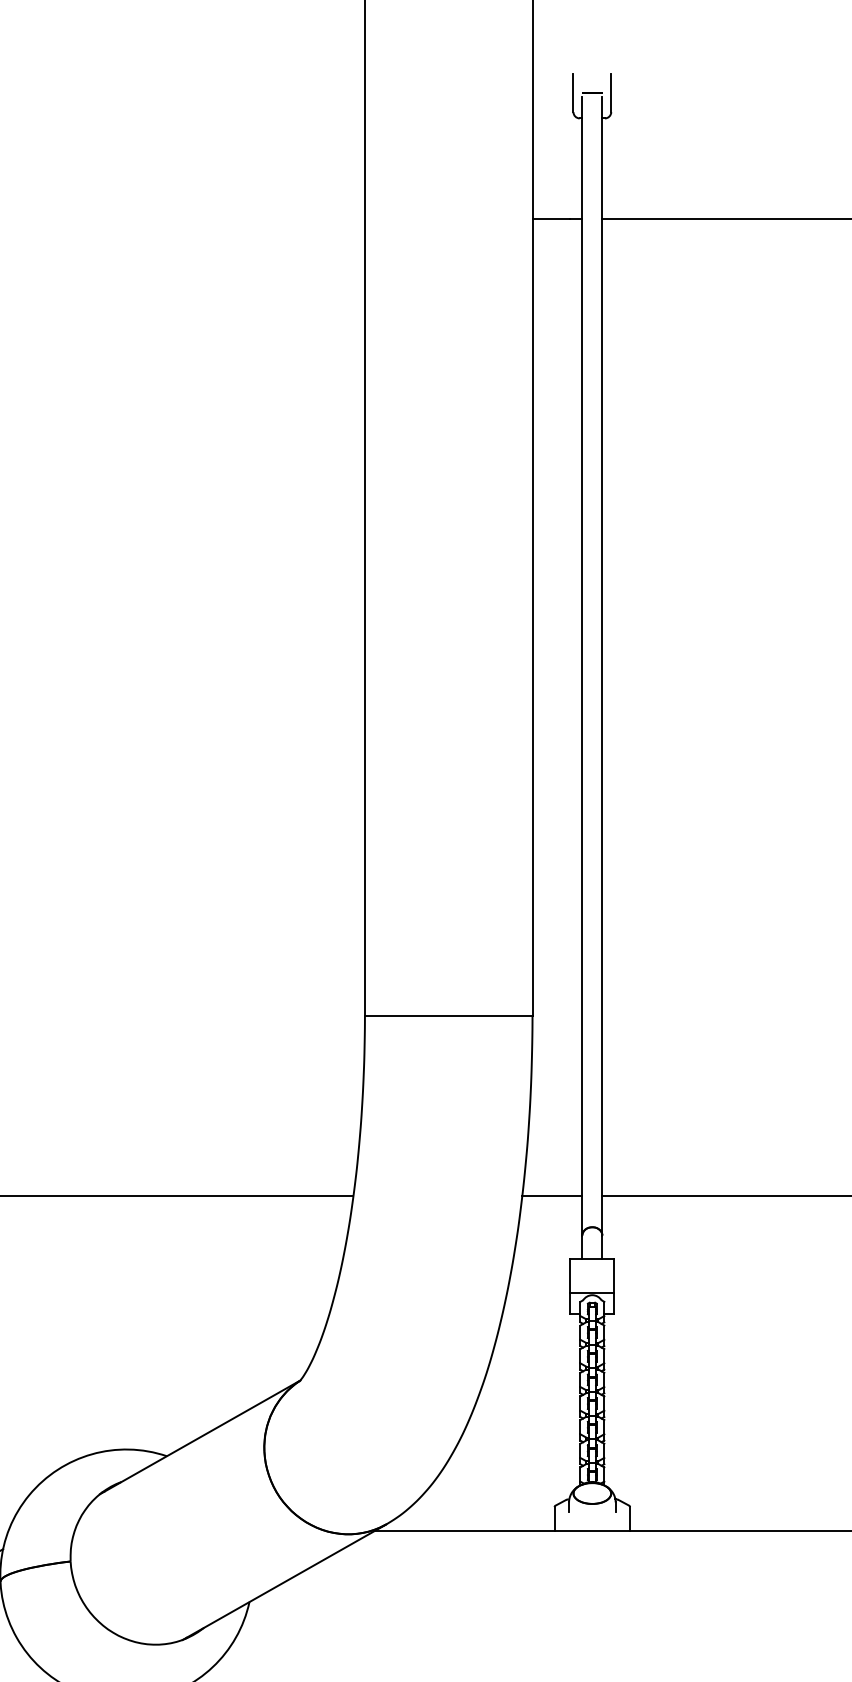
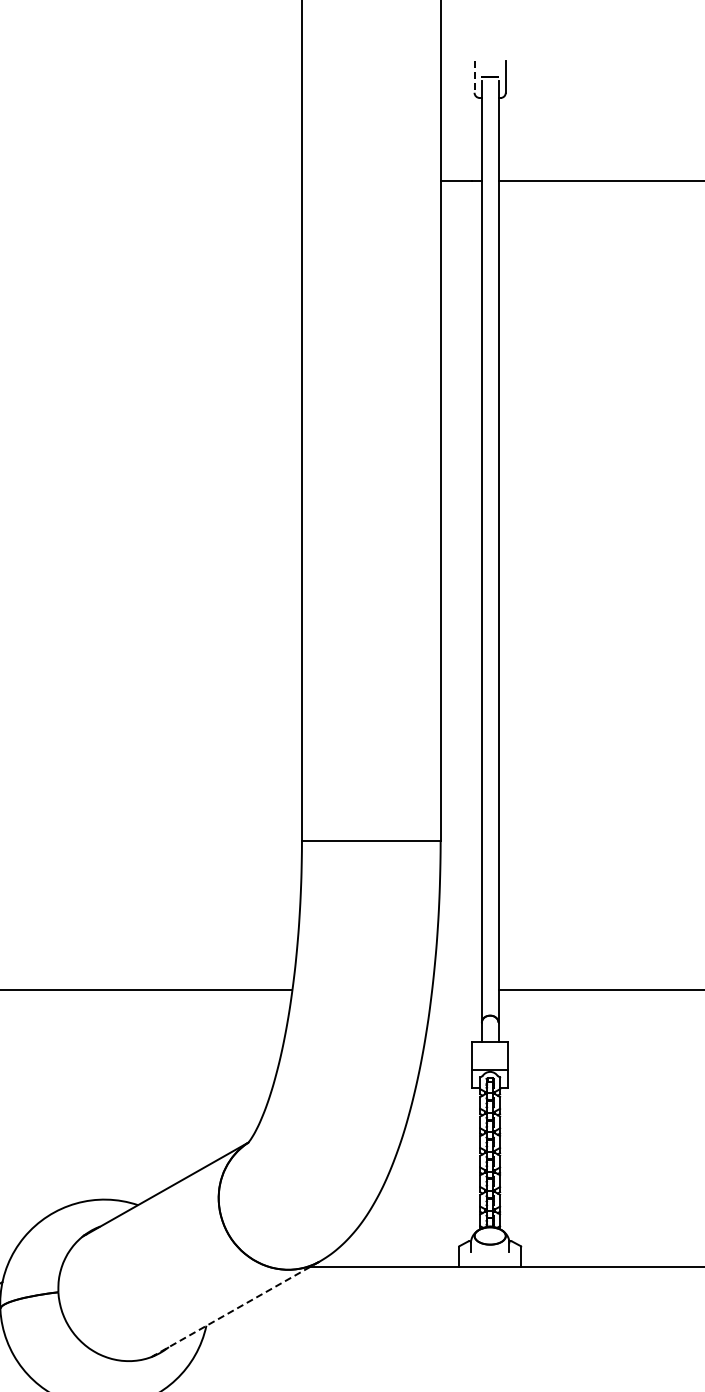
line: (573, 93) -> (474, 77), solid -> dashed
line: (551, 1195) -> (456, 989), removed
line: (284, 1582) -> (235, 1309), solid -> dashed

